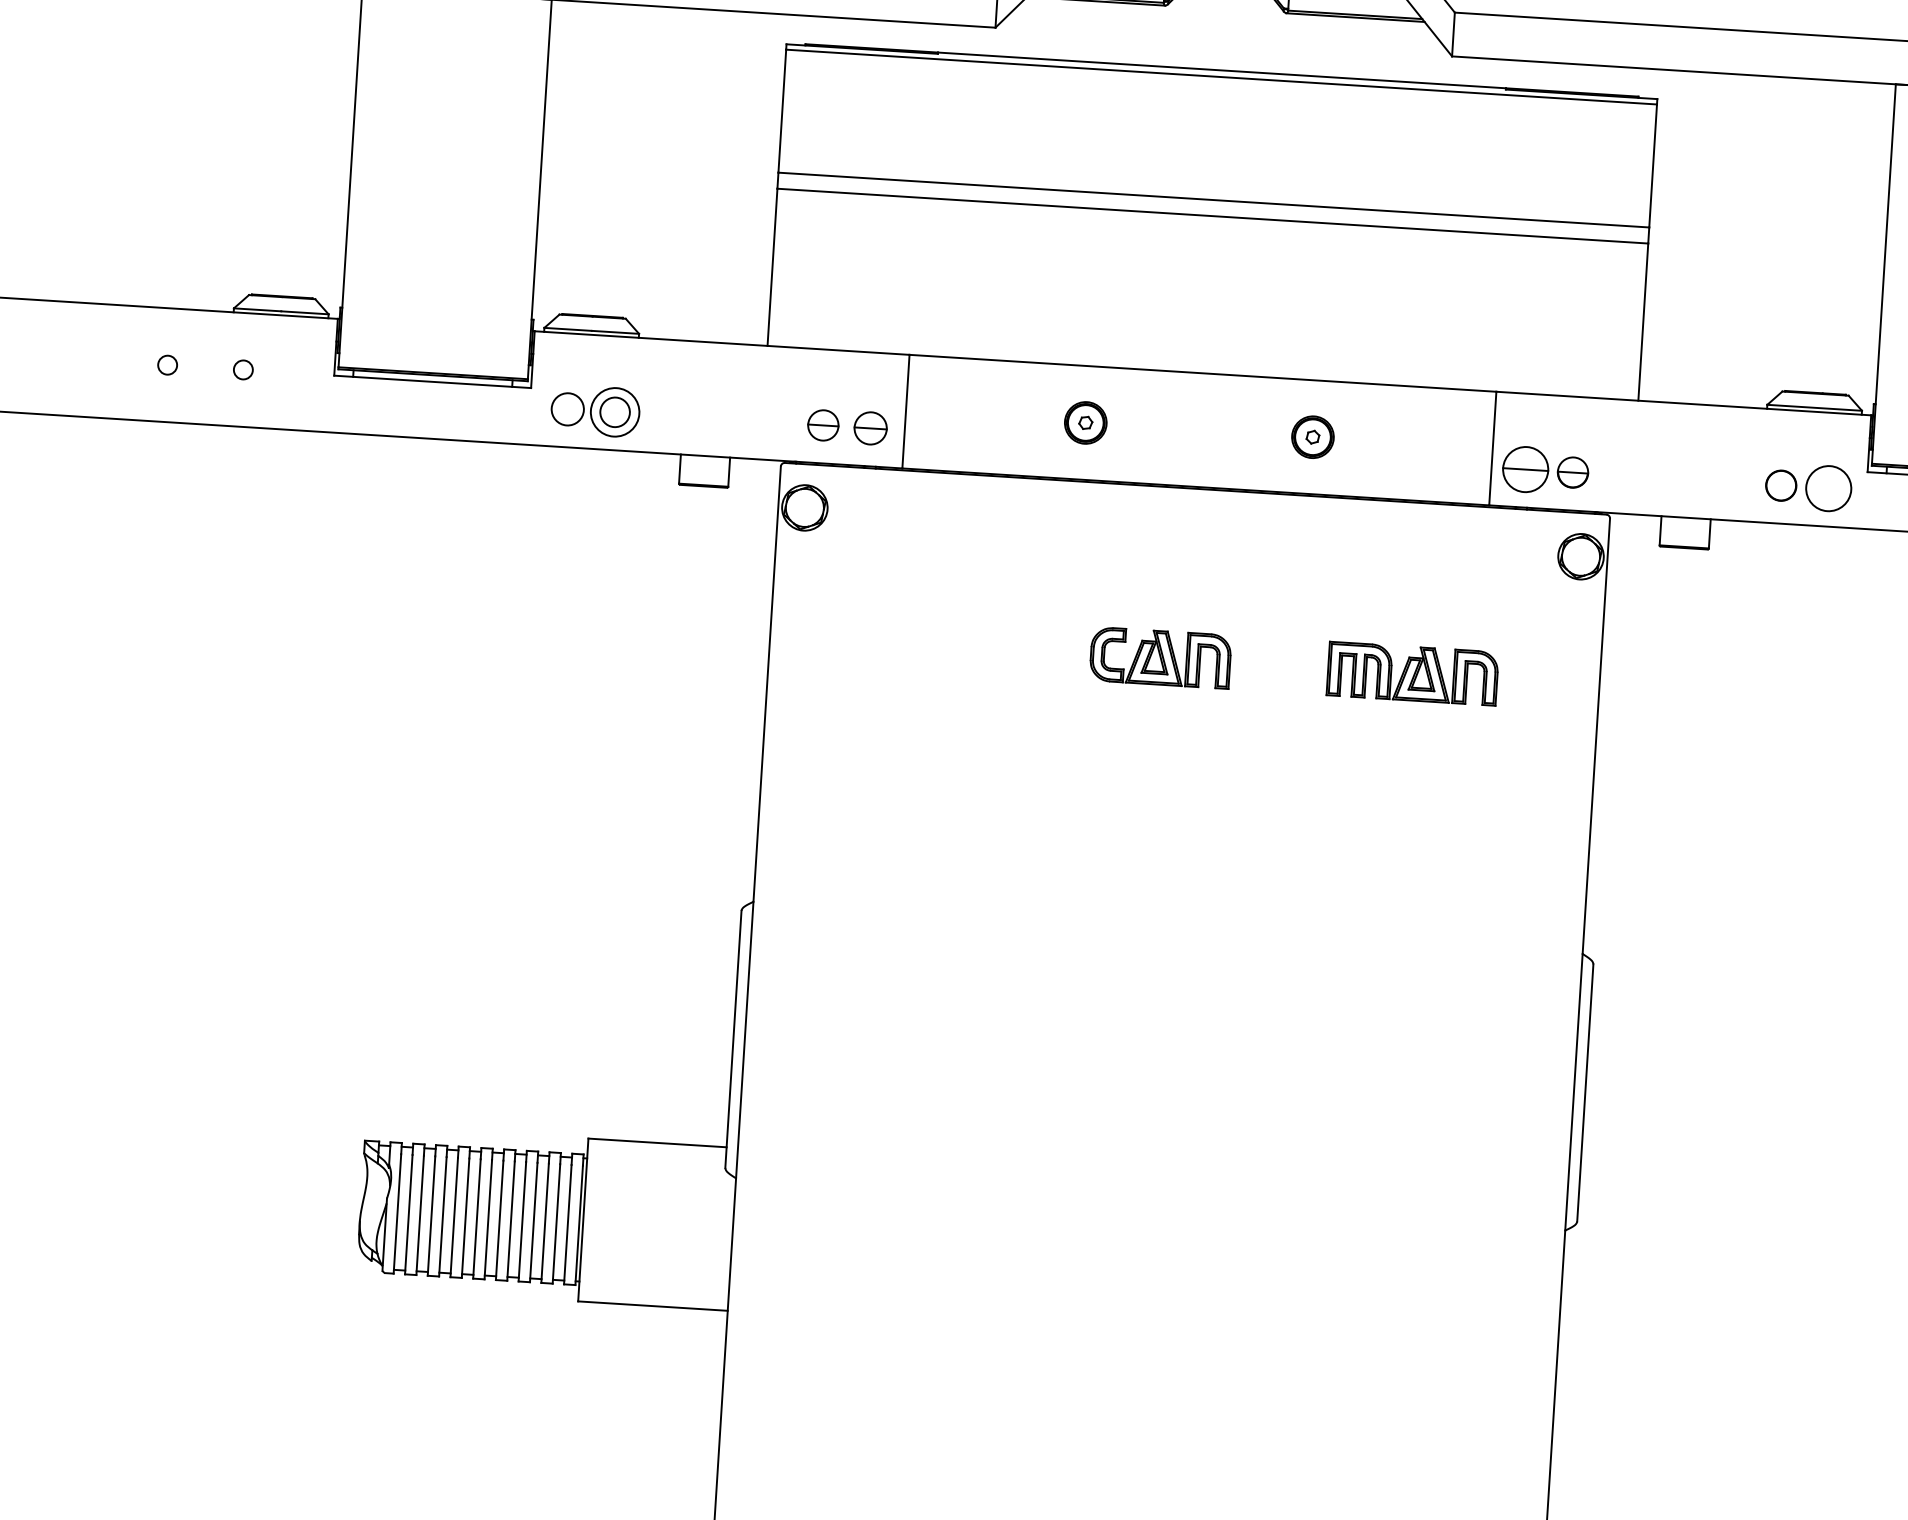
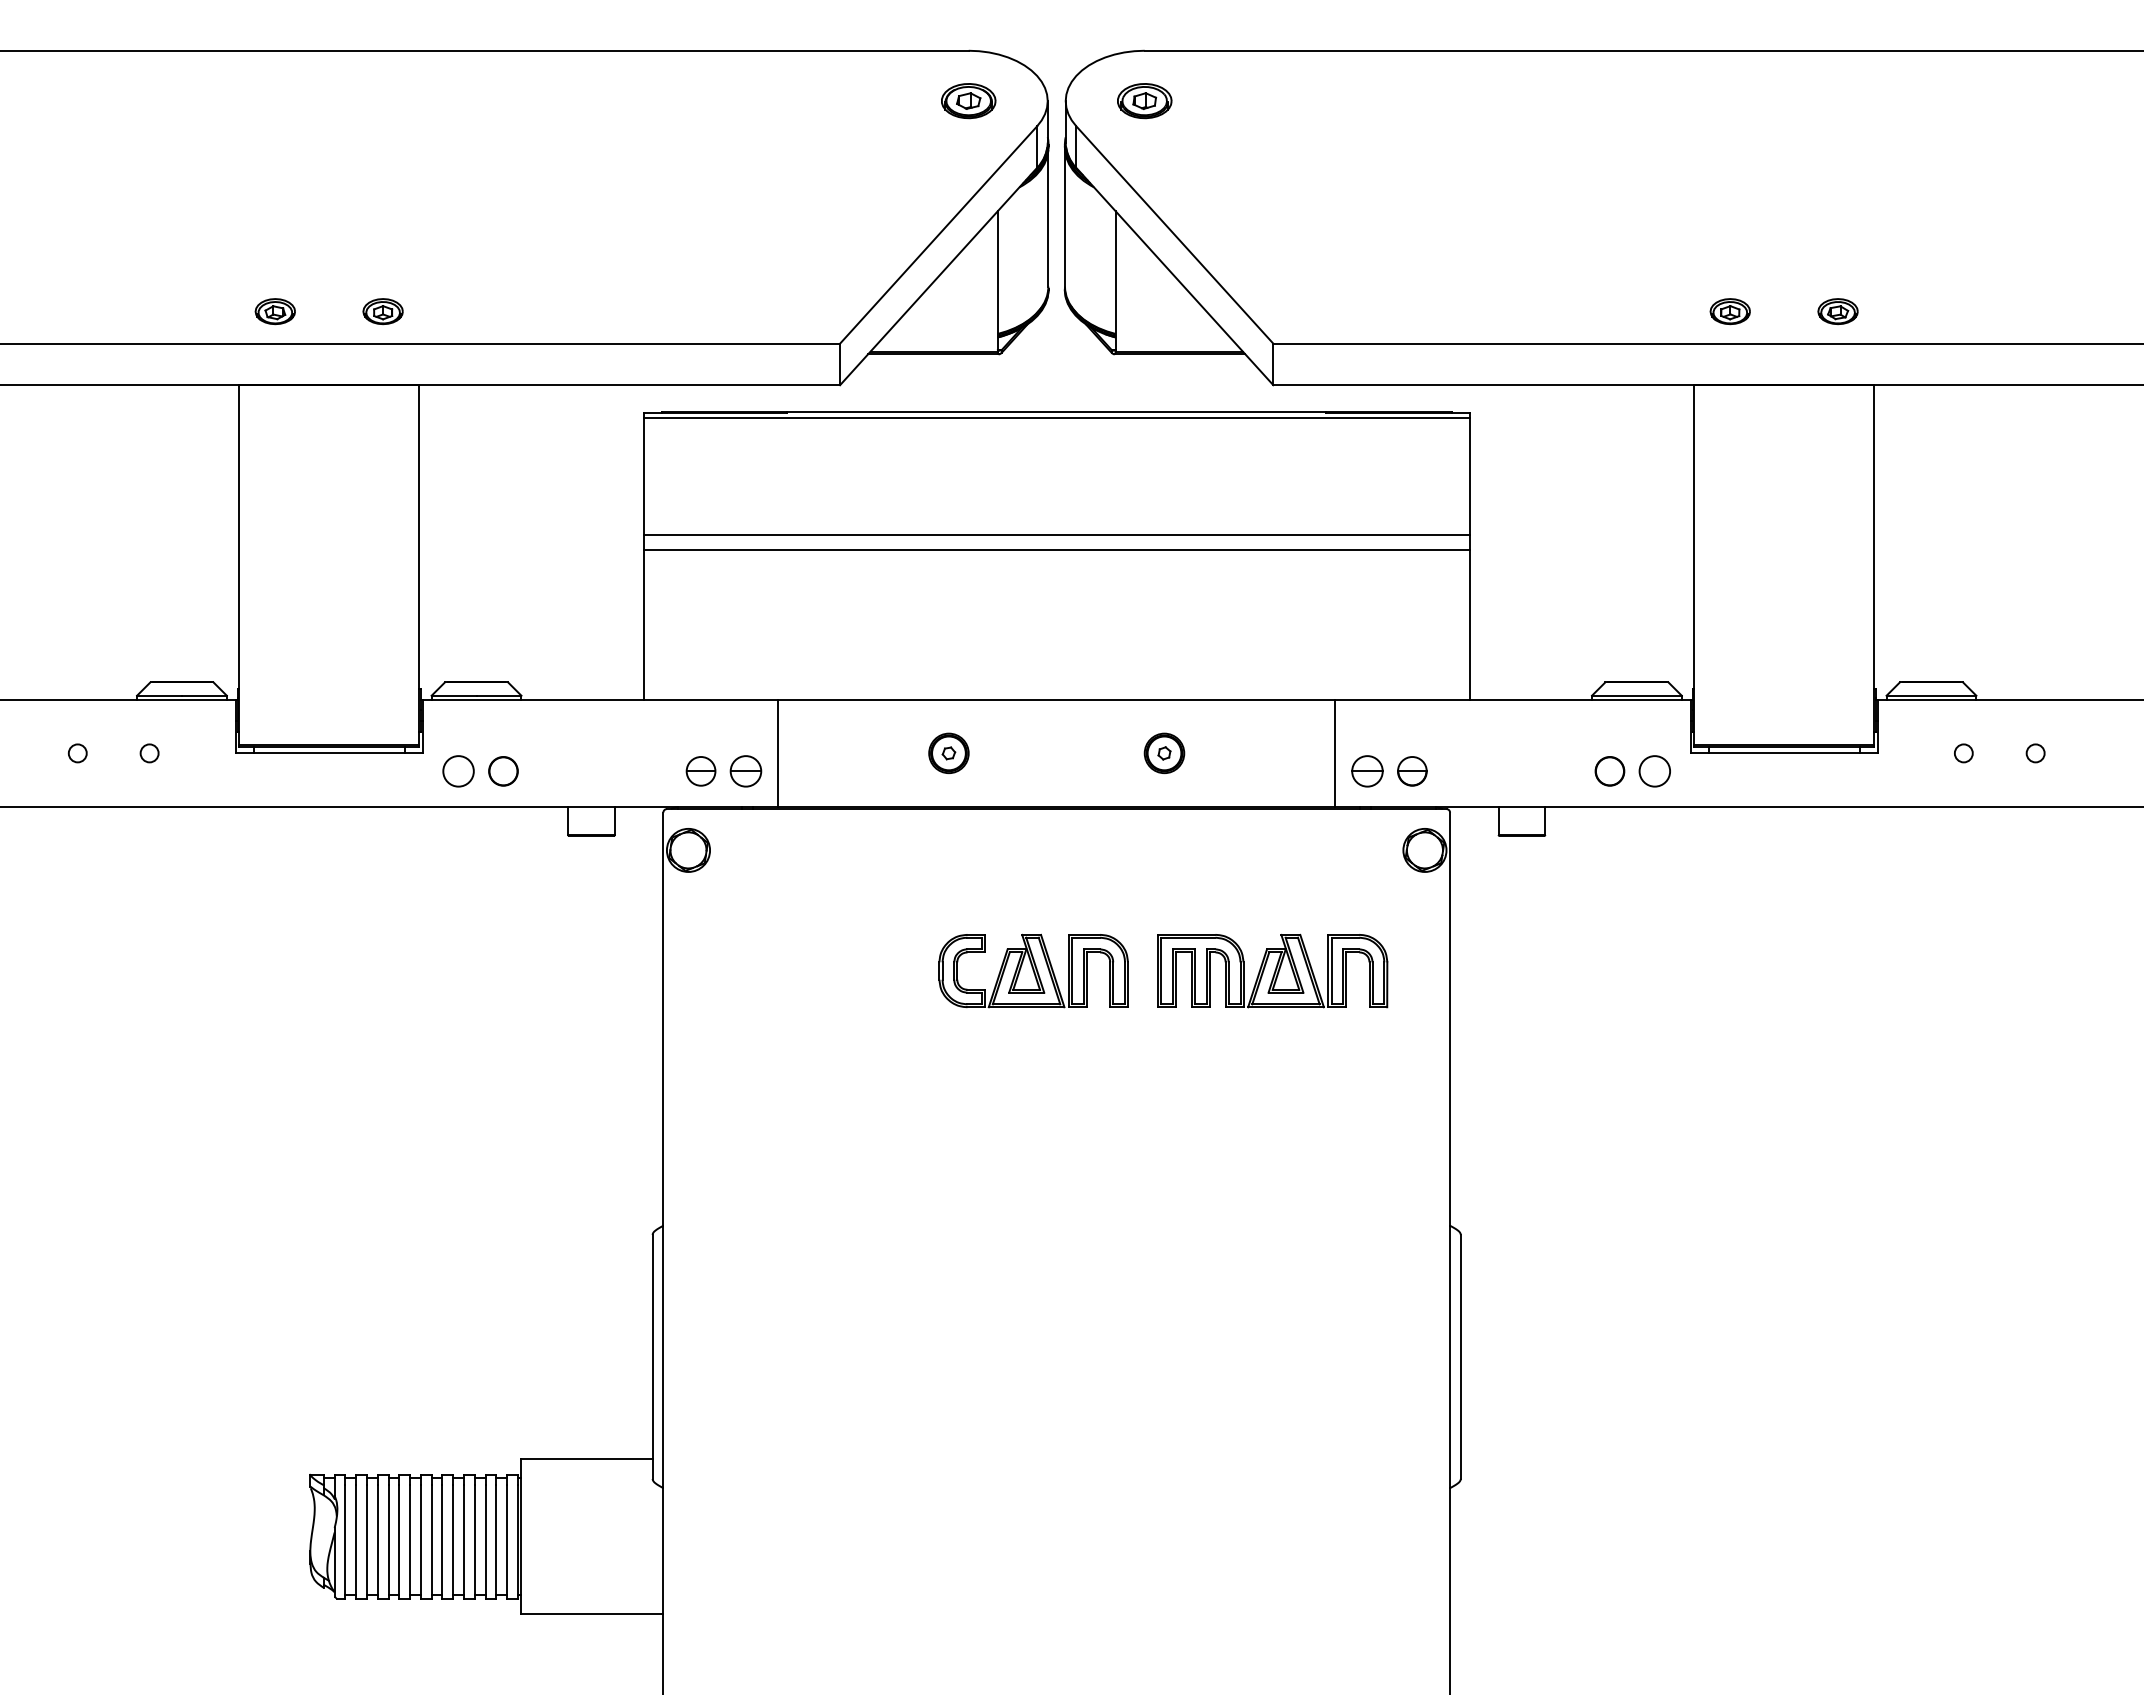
circle: (615, 412) -> (503, 771), size x0.62
part: (1525, 469) -> (1367, 771), size x0.71
circle: (1828, 488) -> (1654, 771), size x0.71
part: (1160, 657) -> (1033, 970), size x1.43
part: (1412, 673) -> (1272, 970), size x1.43

